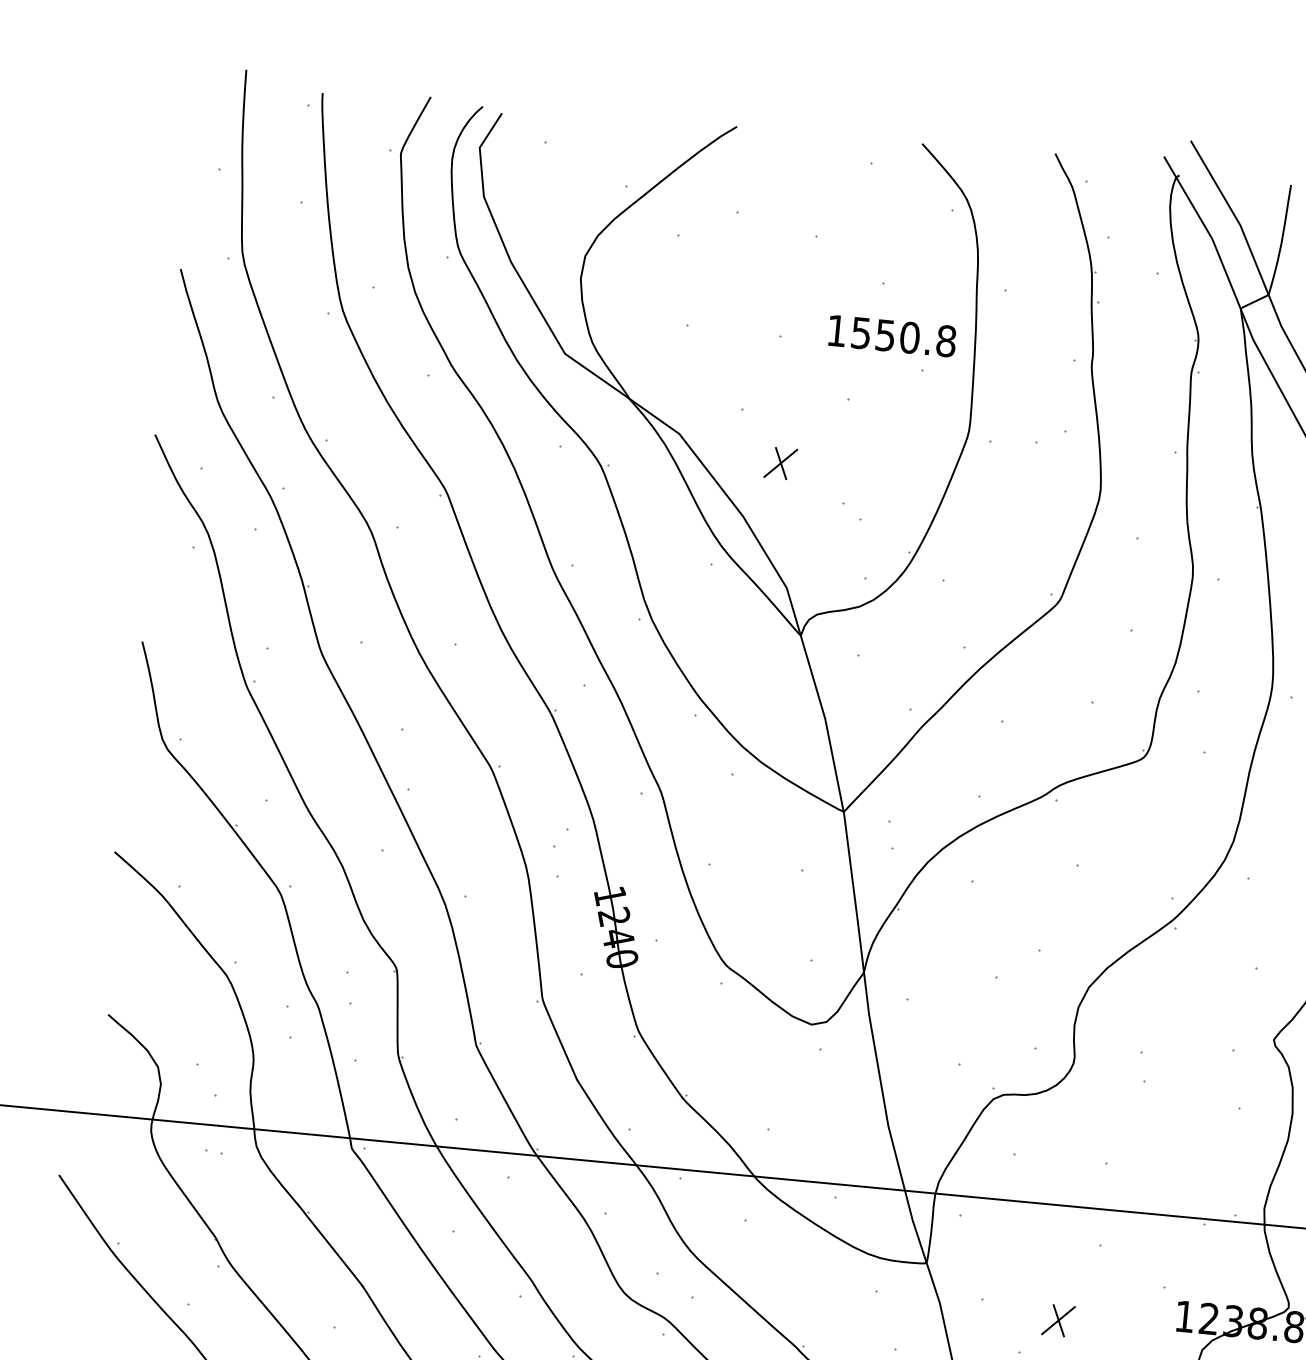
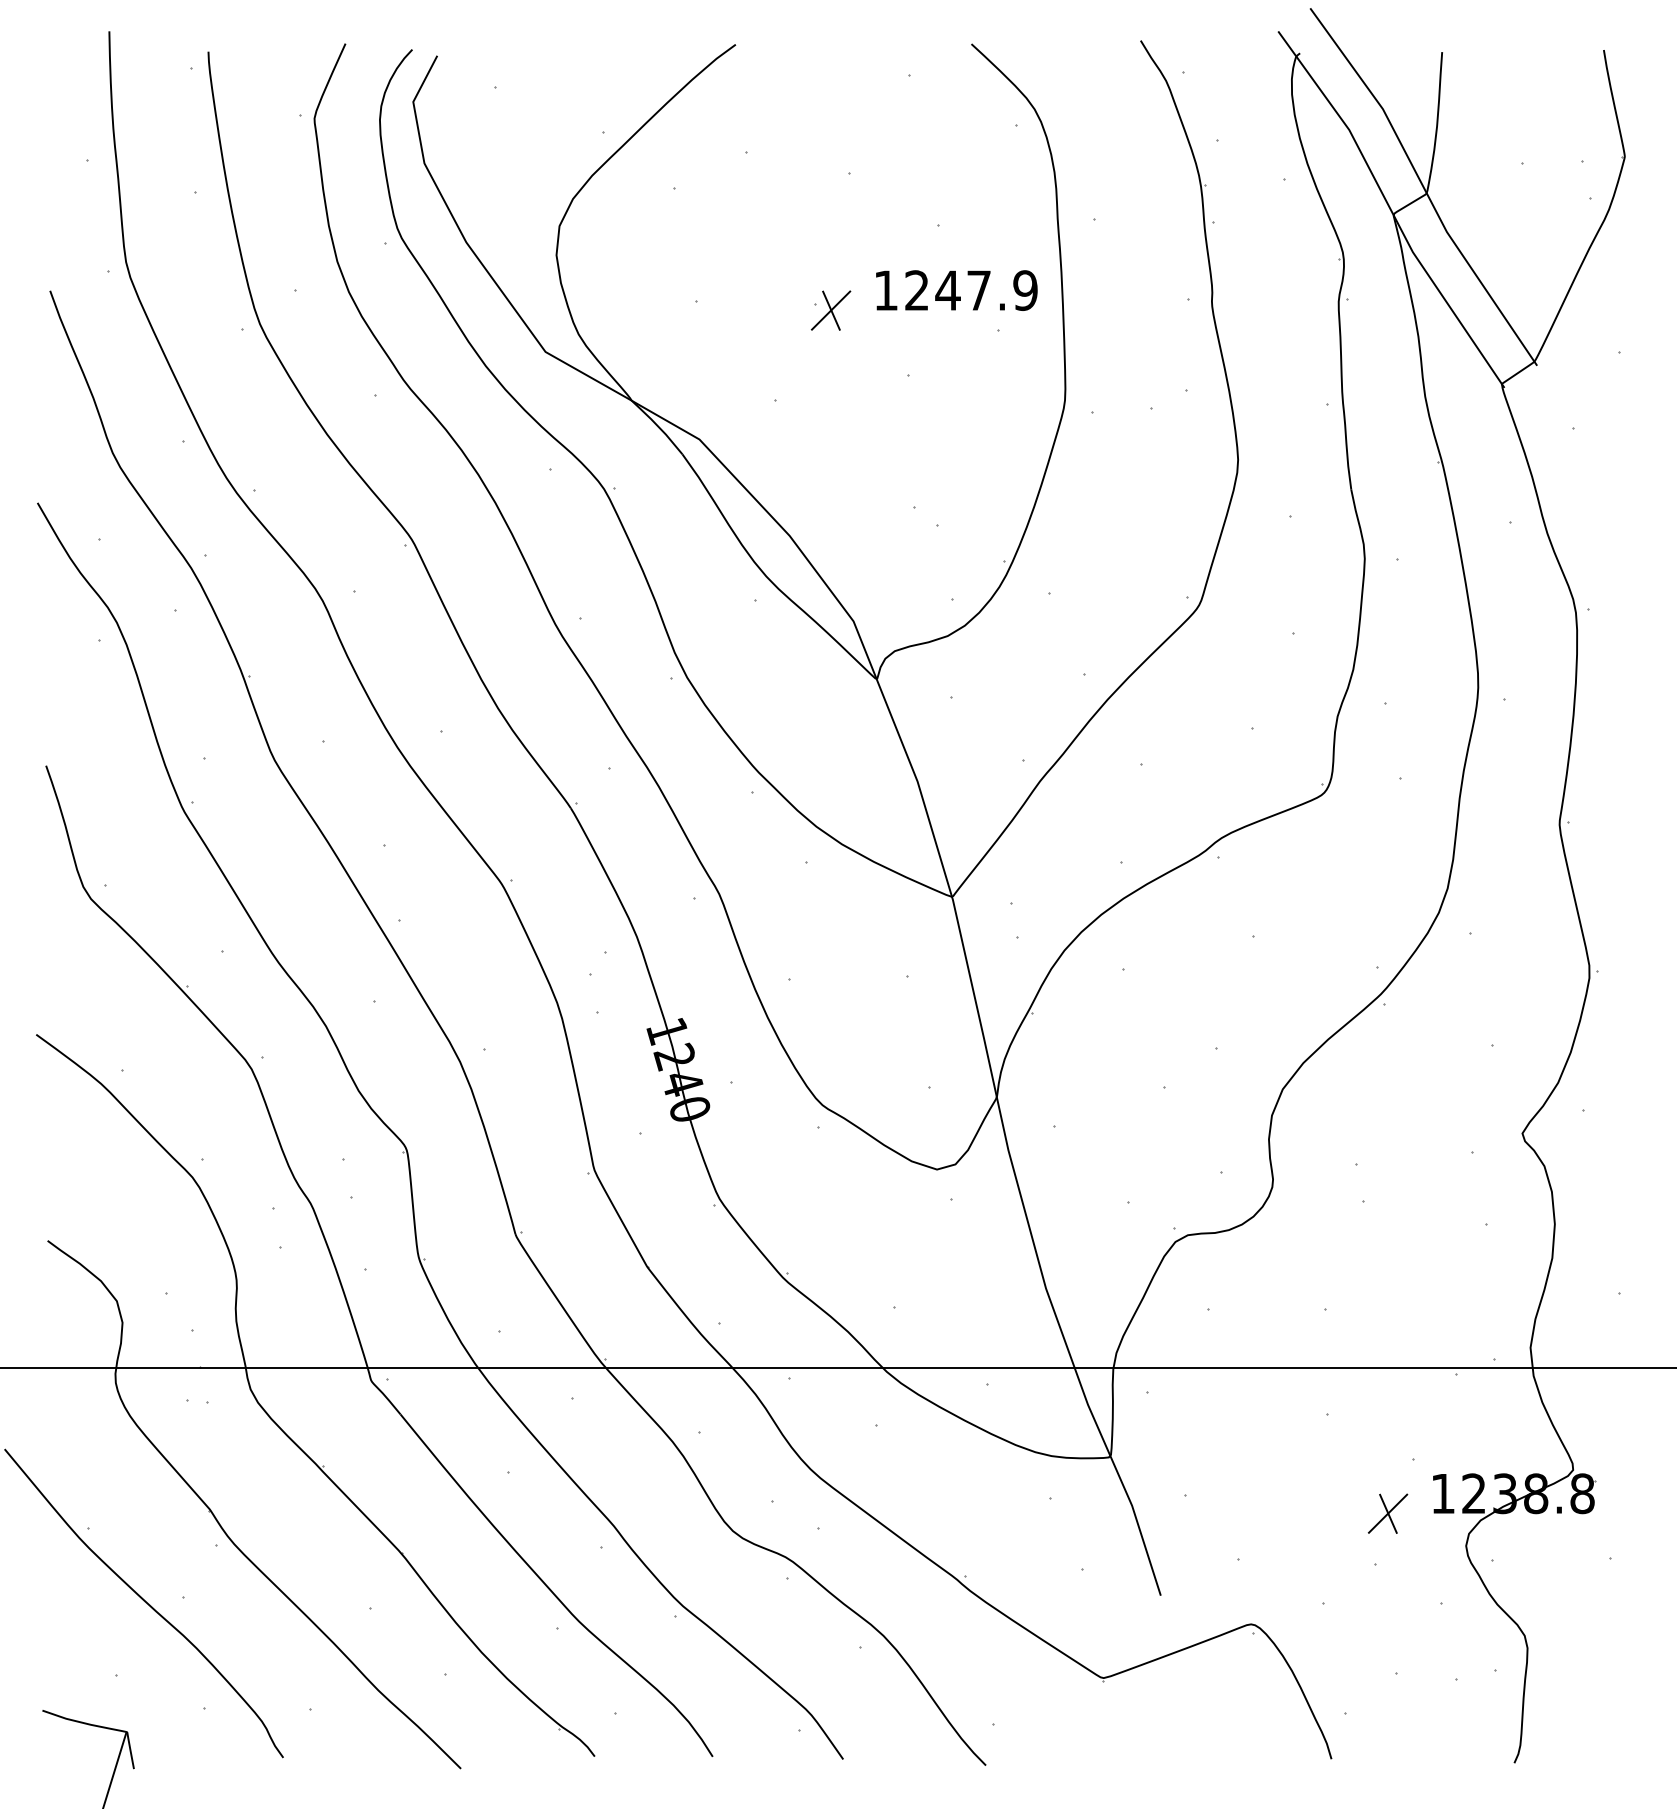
text: (903, 337) -> (971, 290), 1550.8 -> 1247.9
part: (780, 463) -> (830, 310), moved
part: (1058, 1320) -> (1387, 1513), moved

